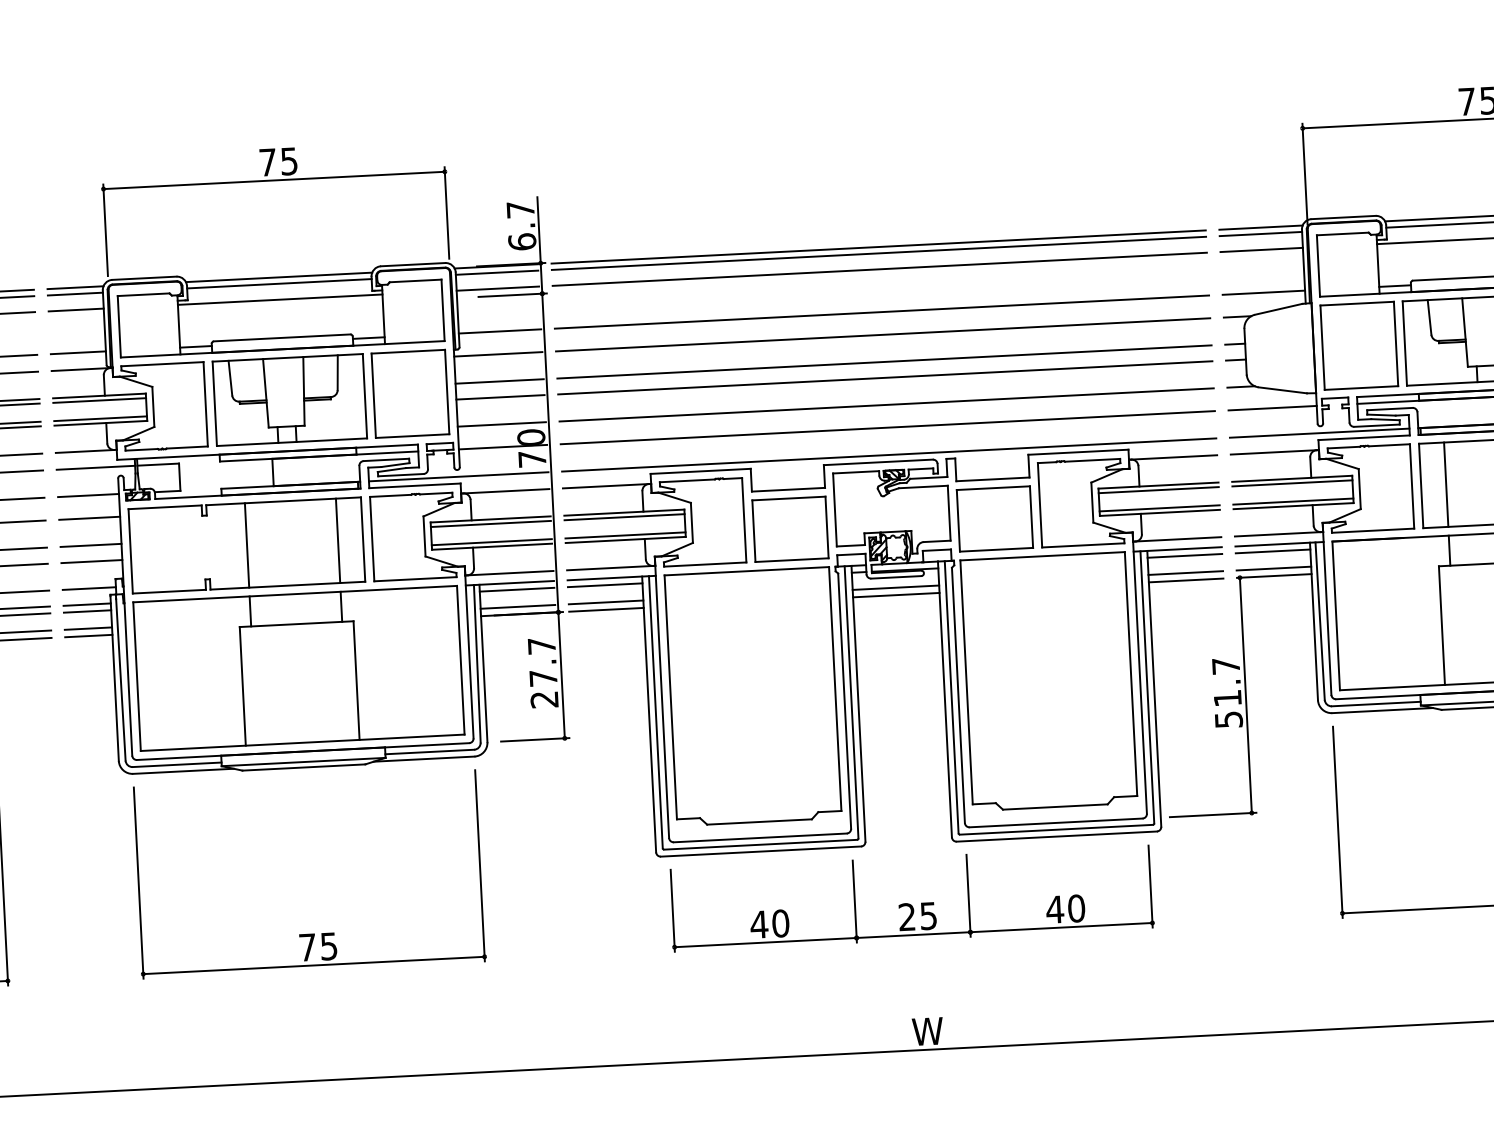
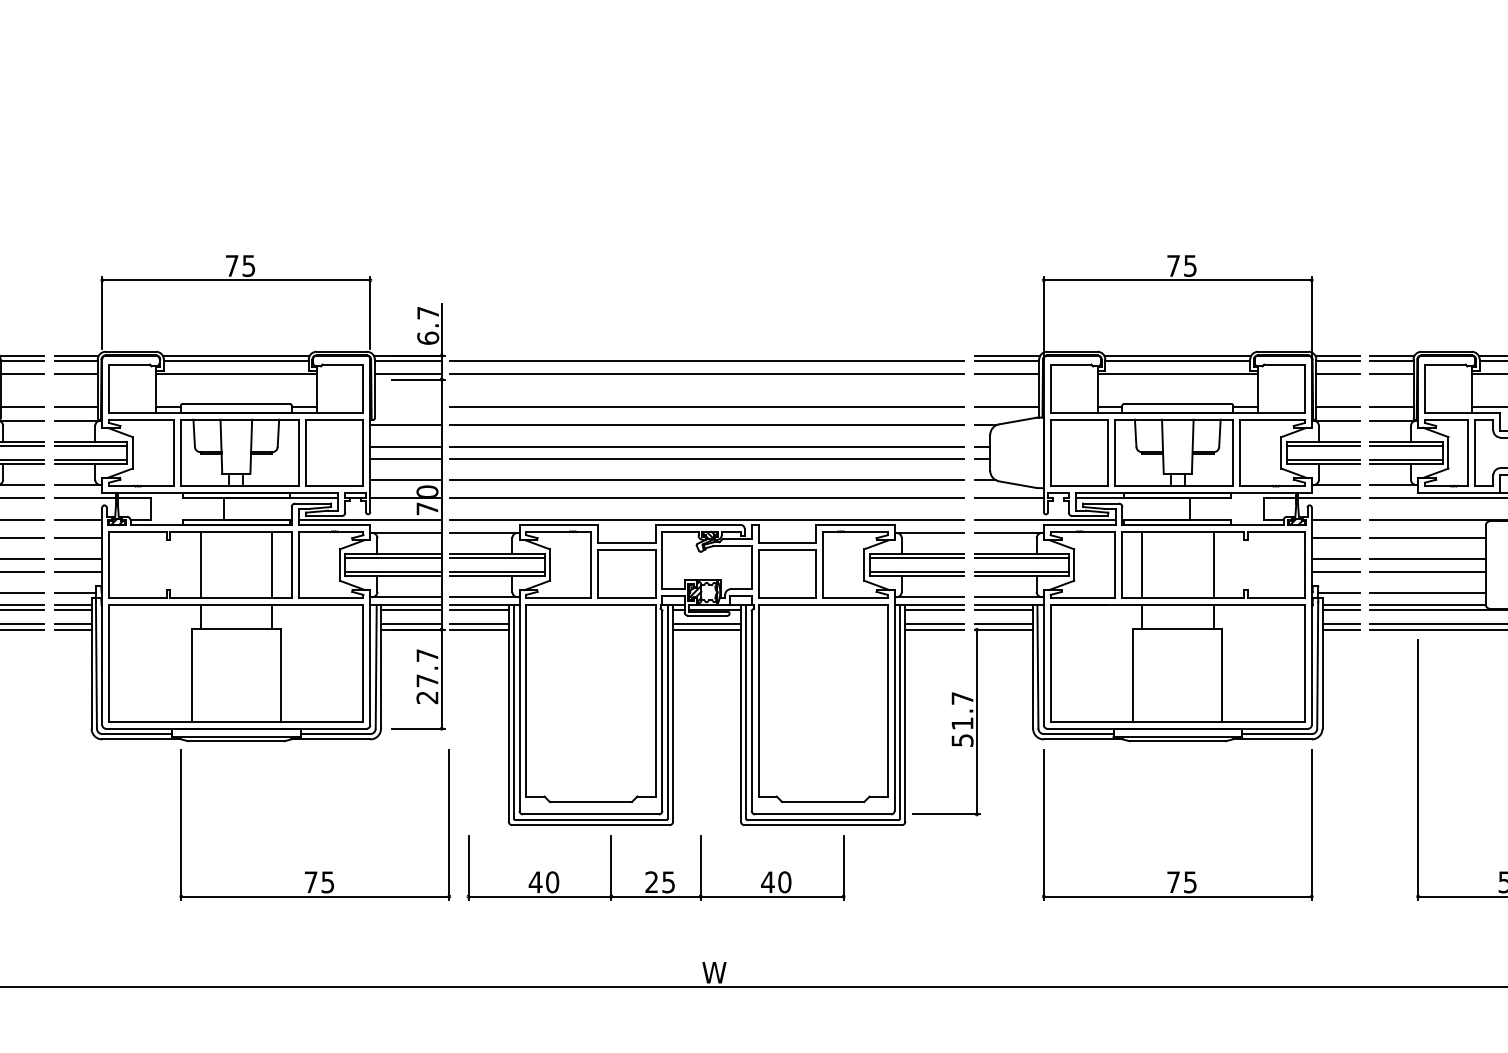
line: (877, 247) -> (706, 356), removed
line: (499, 331) -> (406, 407), removed
part: (910, 898) -> (655, 867), moved
part: (312, 933) -> (315, 871), moved

